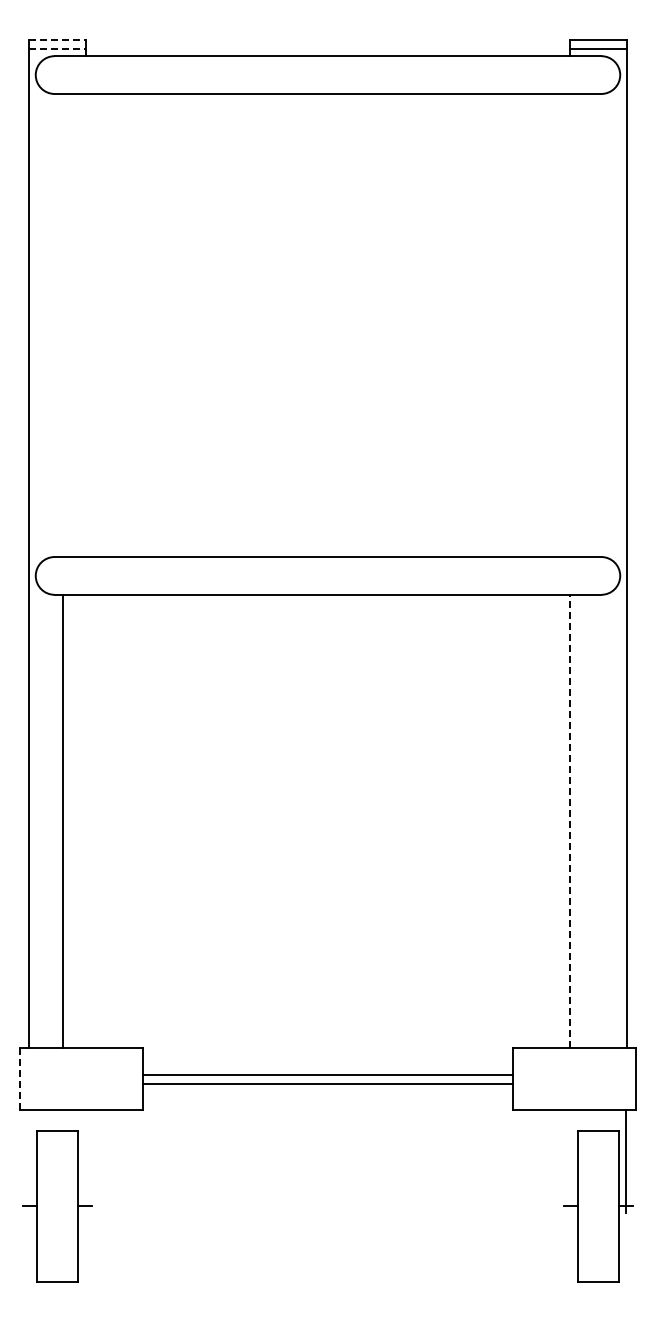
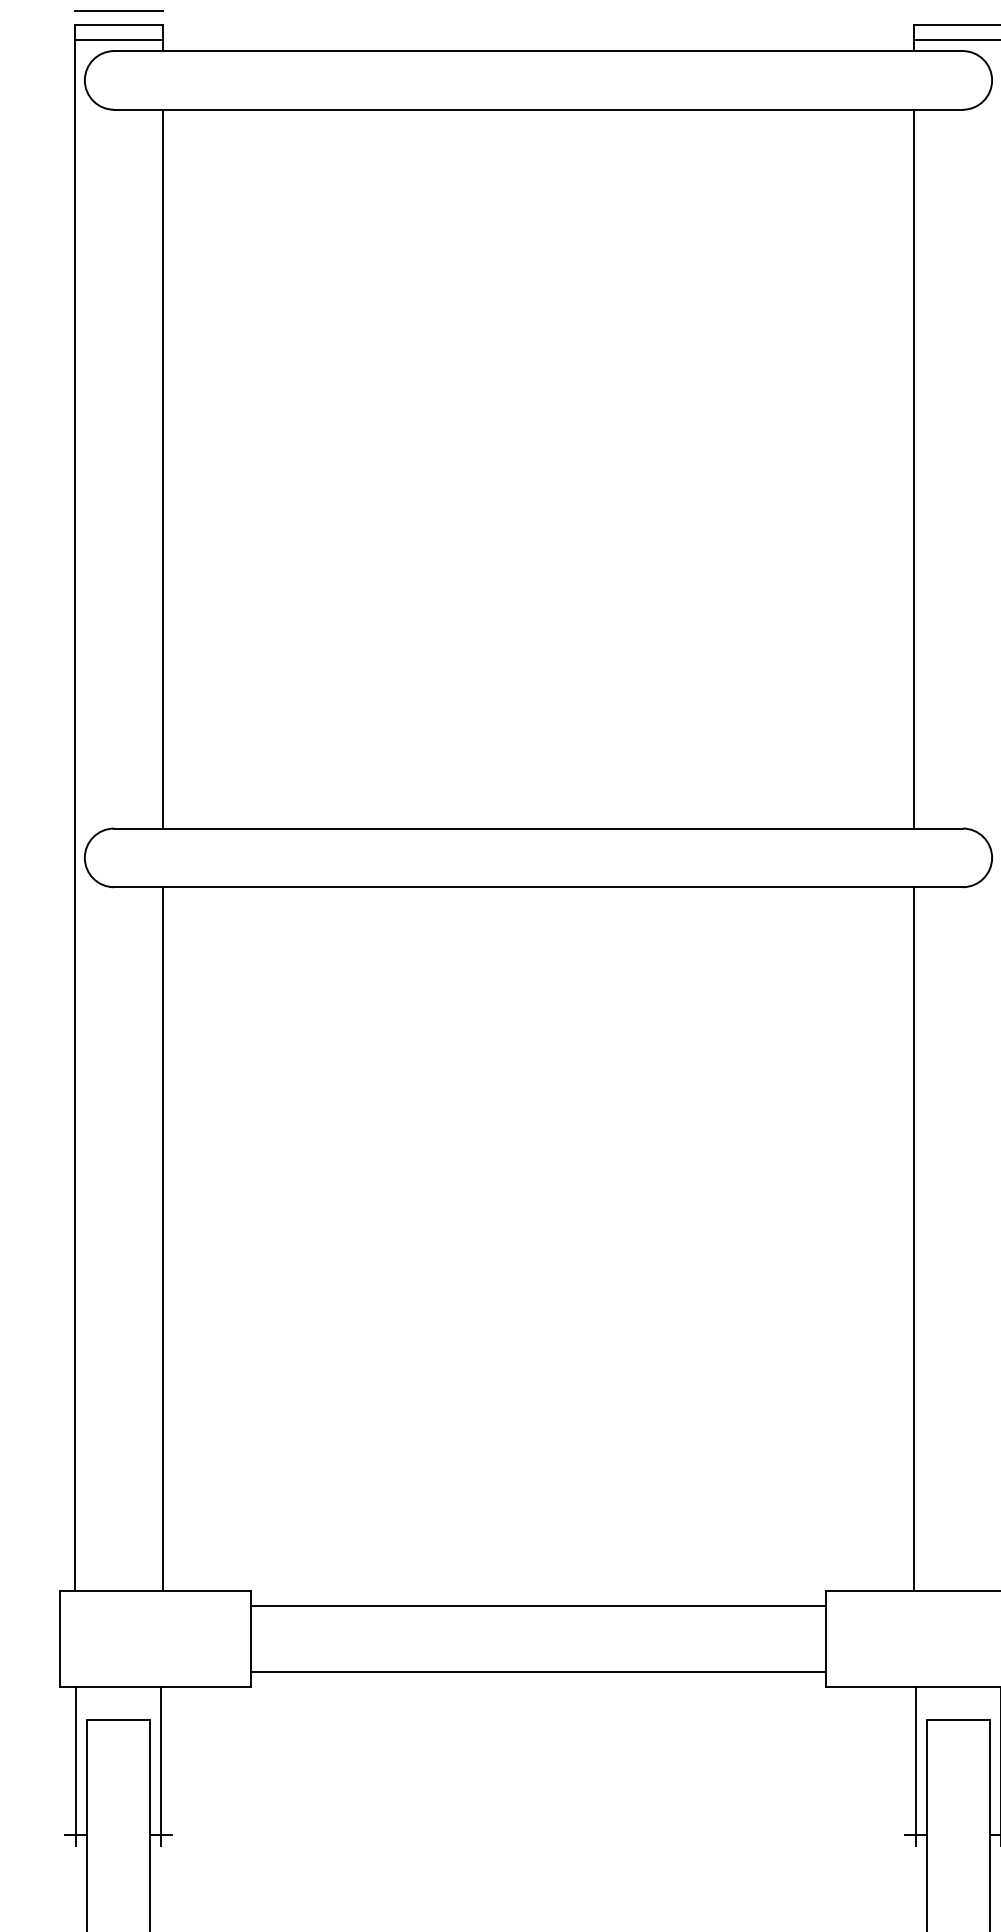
line: (57, 30) -> (118, 11), added
line: (57, 39) -> (118, 25), dashed -> solid
line: (57, 49) -> (118, 40), dashed -> solid
line: (85, 325) -> (162, 469), added
line: (570, 325) -> (914, 469), added
line: (62, 821) -> (162, 1239), moved
line: (570, 821) -> (914, 1239), dashed -> solid
line: (327, 1075) -> (537, 1672), moved
line: (19, 1079) -> (59, 1639), dashed -> solid
line: (327, 1083) -> (537, 1605), moved
line: (30, 1160) -> (76, 1765), added
line: (84, 1160) -> (160, 1765), added
line: (571, 1160) -> (916, 1765), added

